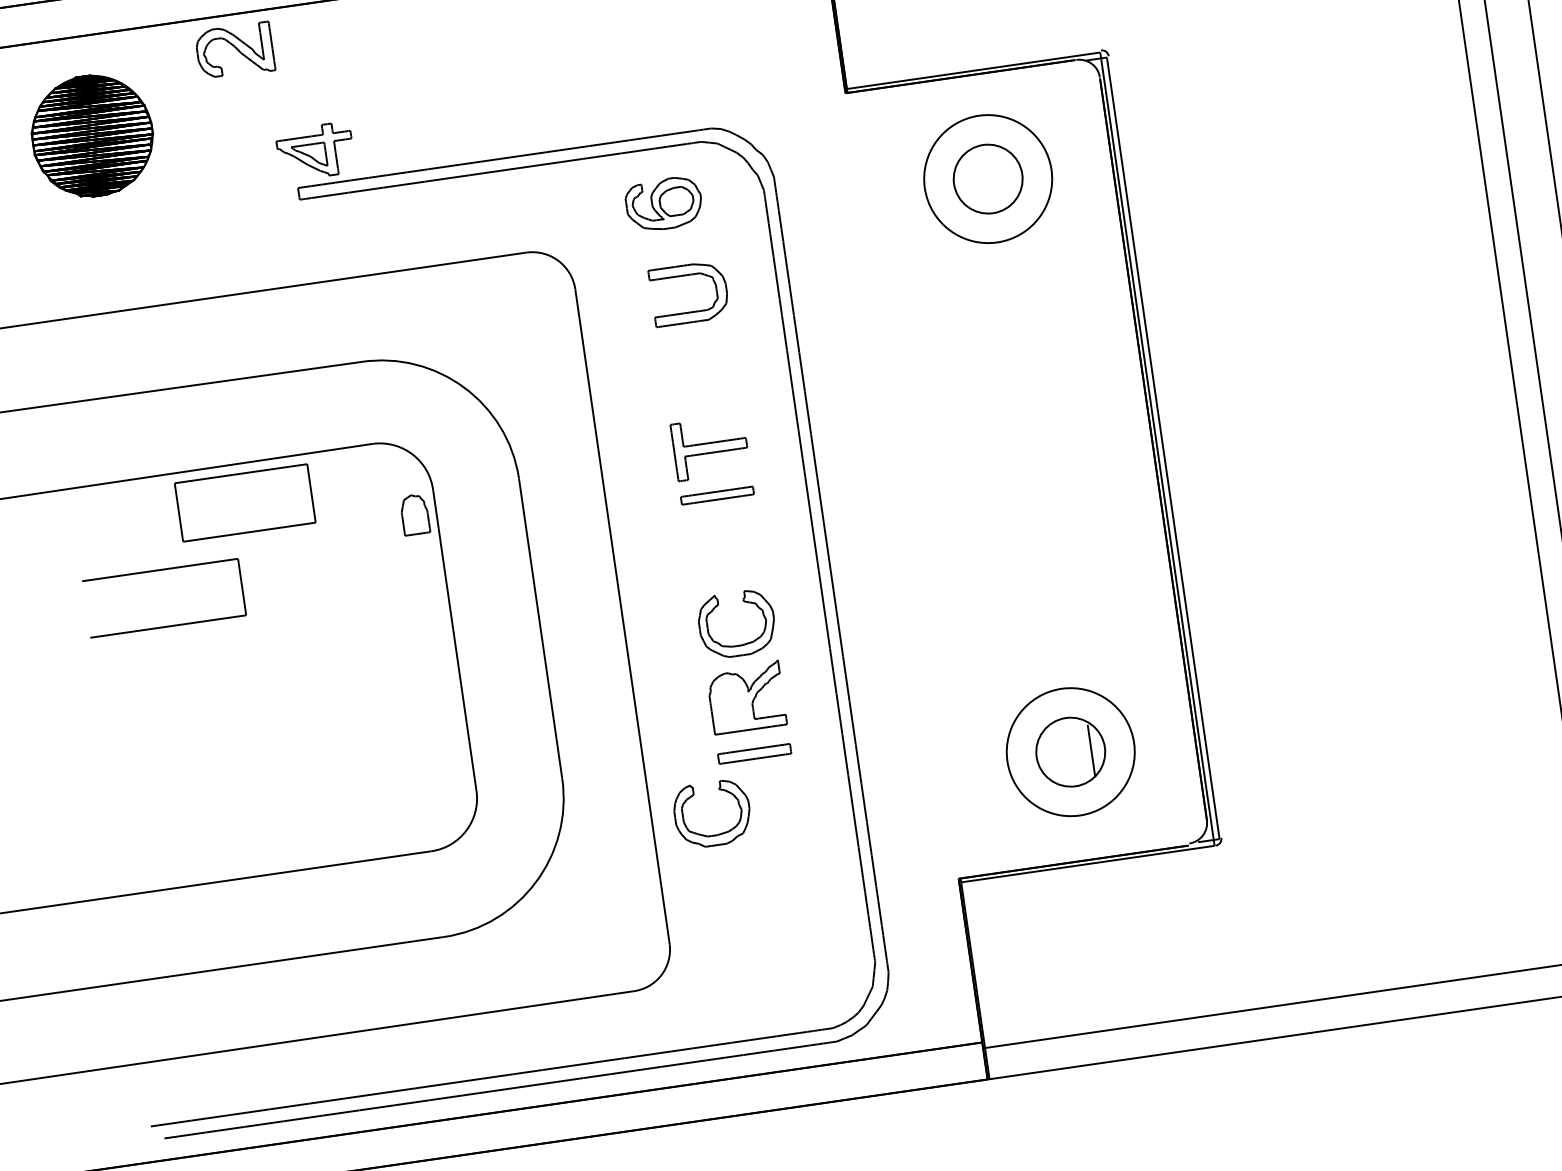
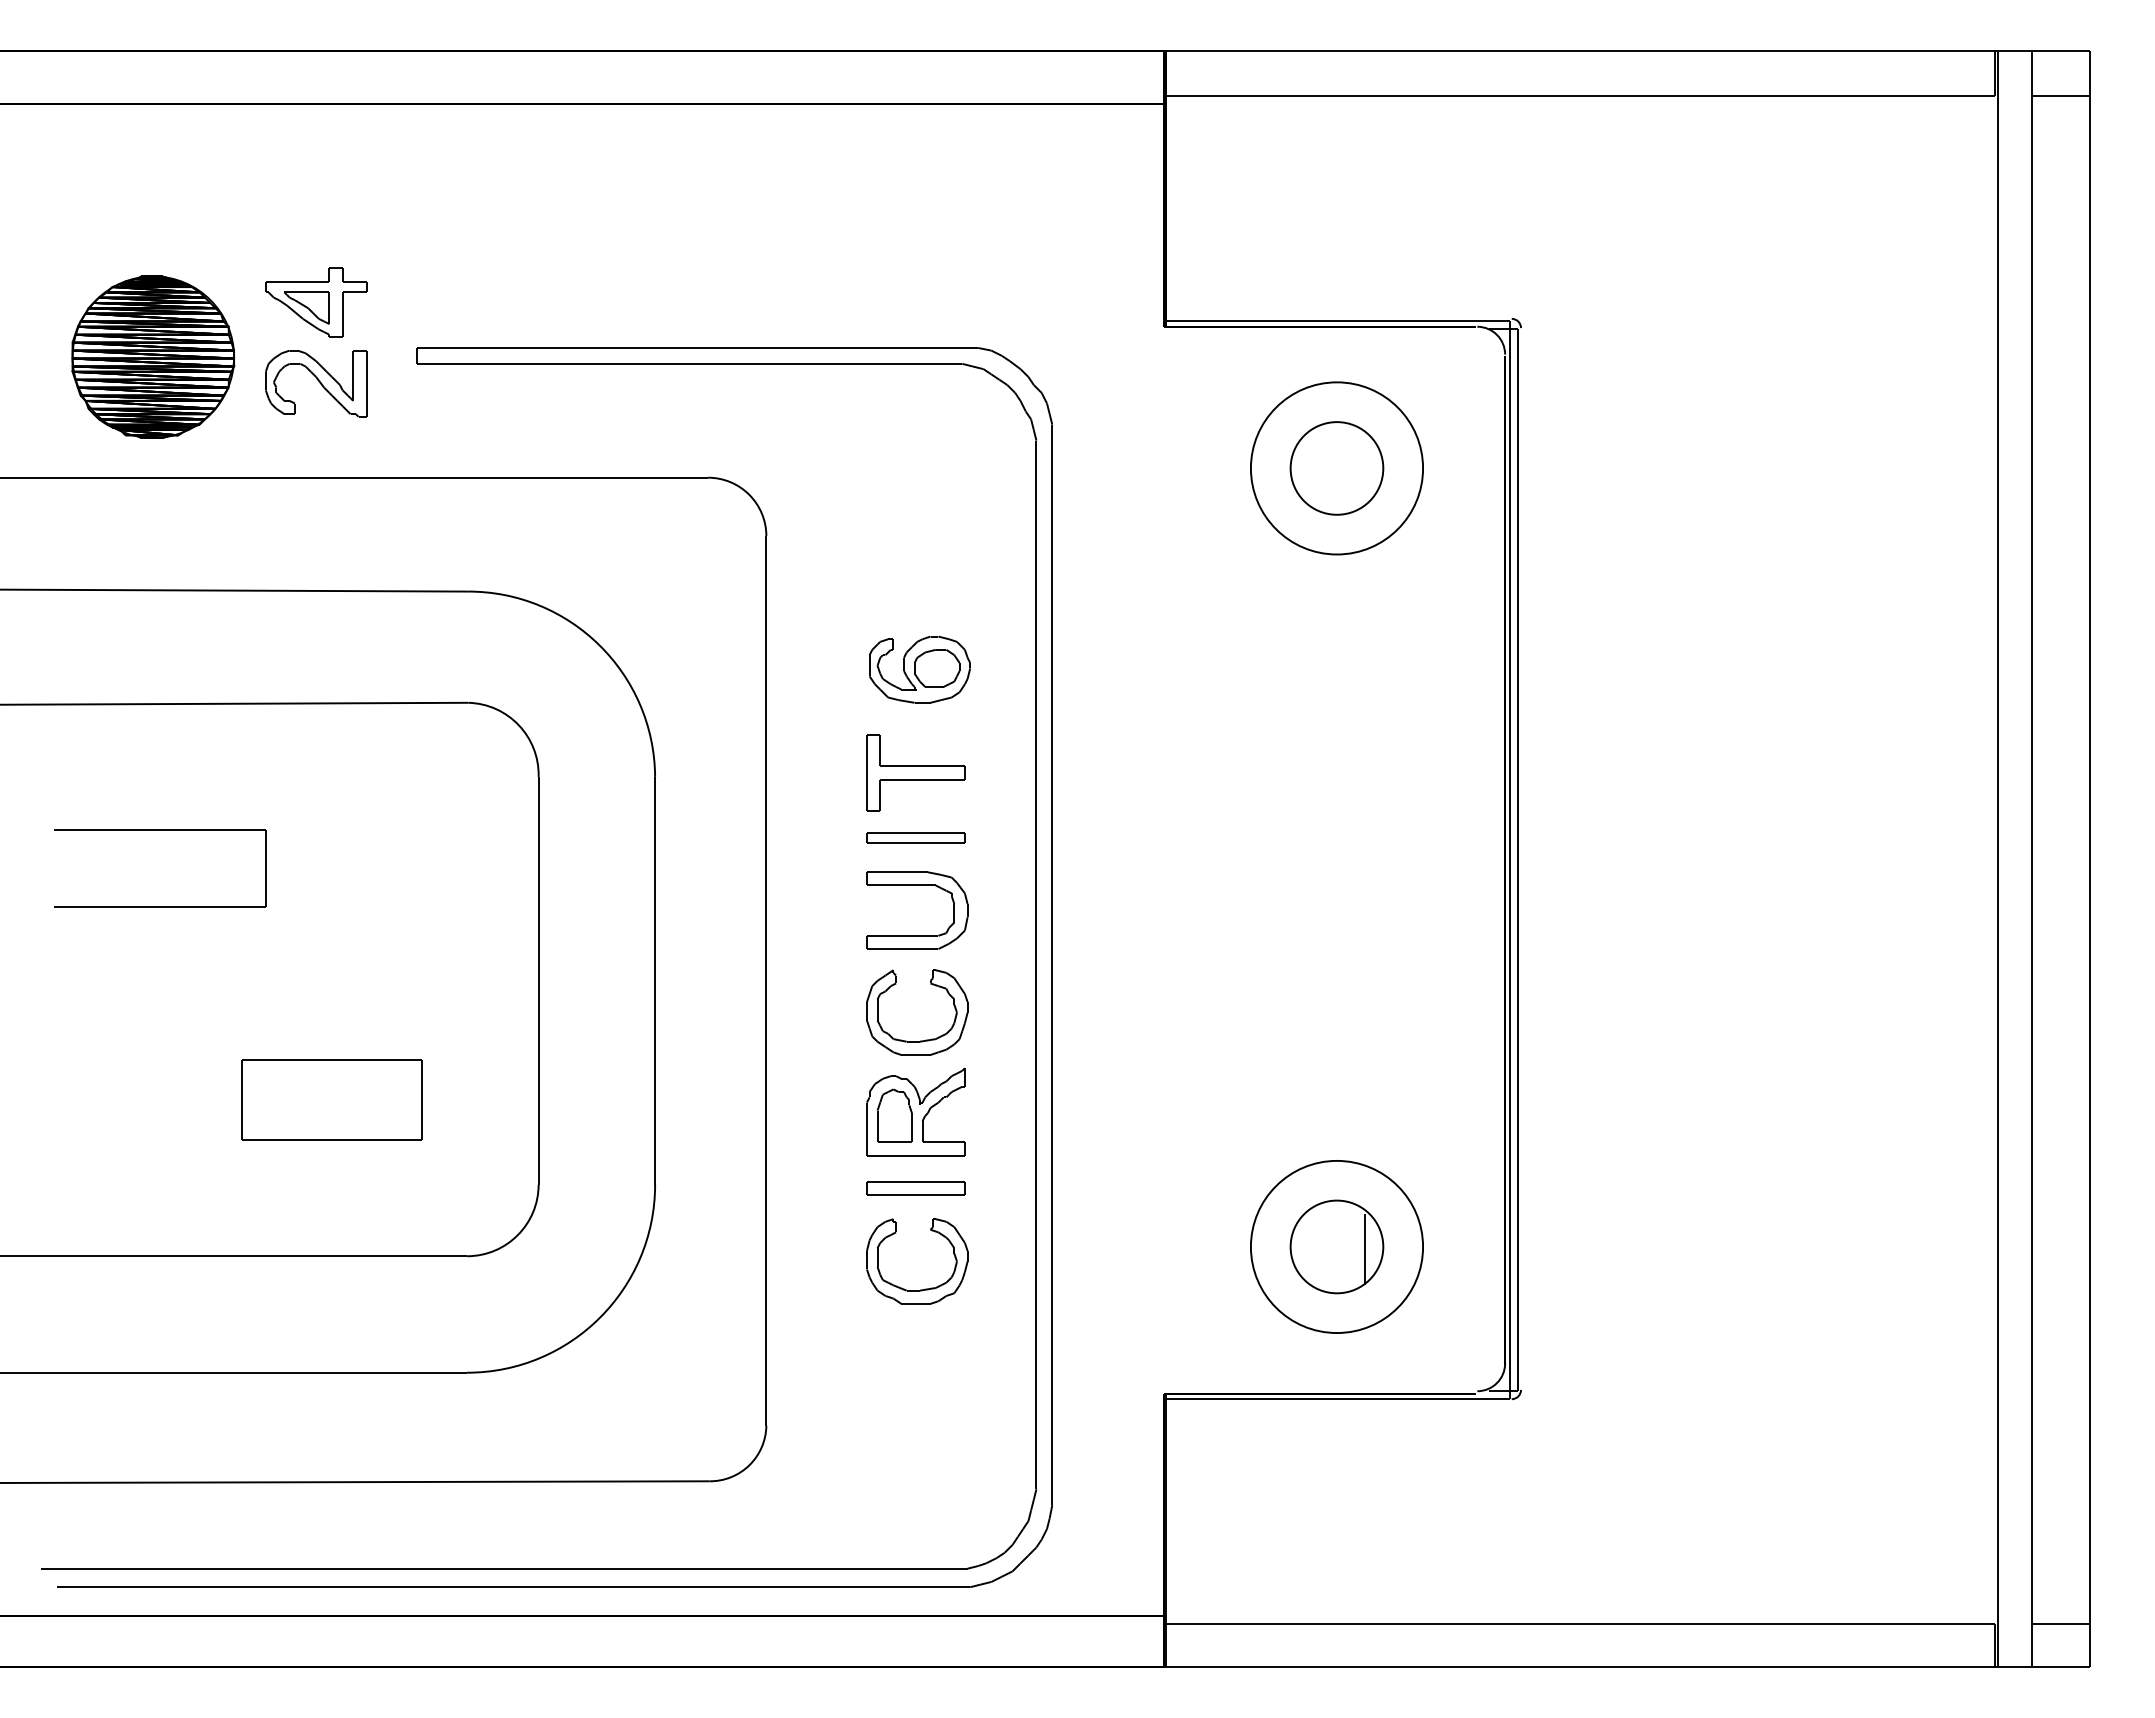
part: (235, 50) -> (316, 383), moved
part: (92, 135) -> (153, 356), moved
part: (315, 151) -> (316, 302), moved
part: (663, 204) -> (919, 669), moved
part: (686, 275) -> (917, 885), moved
part: (244, 502) -> (331, 1099), moved
part: (414, 514) -> (894, 1115), moved
part: (721, 832) -> (925, 1288), moved

